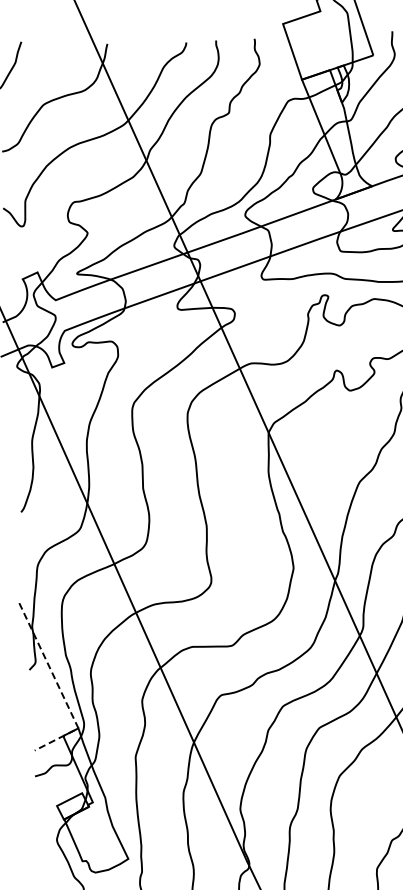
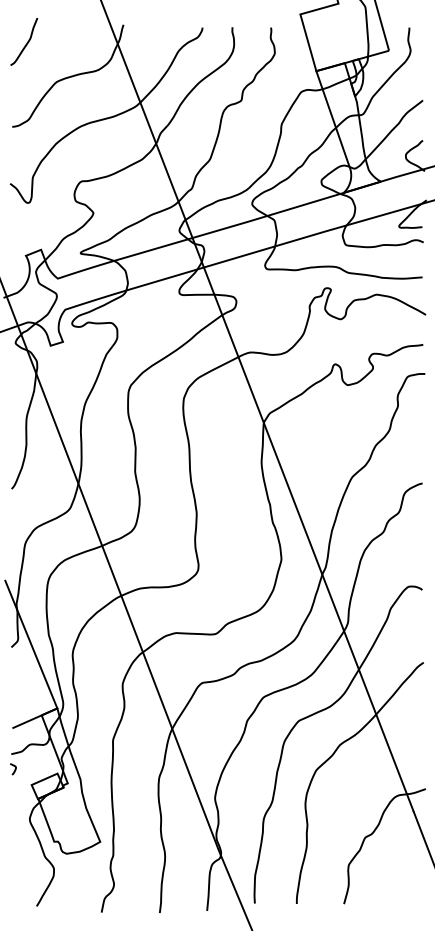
line: (60, 689) -> (41, 668), dashed -> solid
curve: (39, 791) -> (14, 769), added

